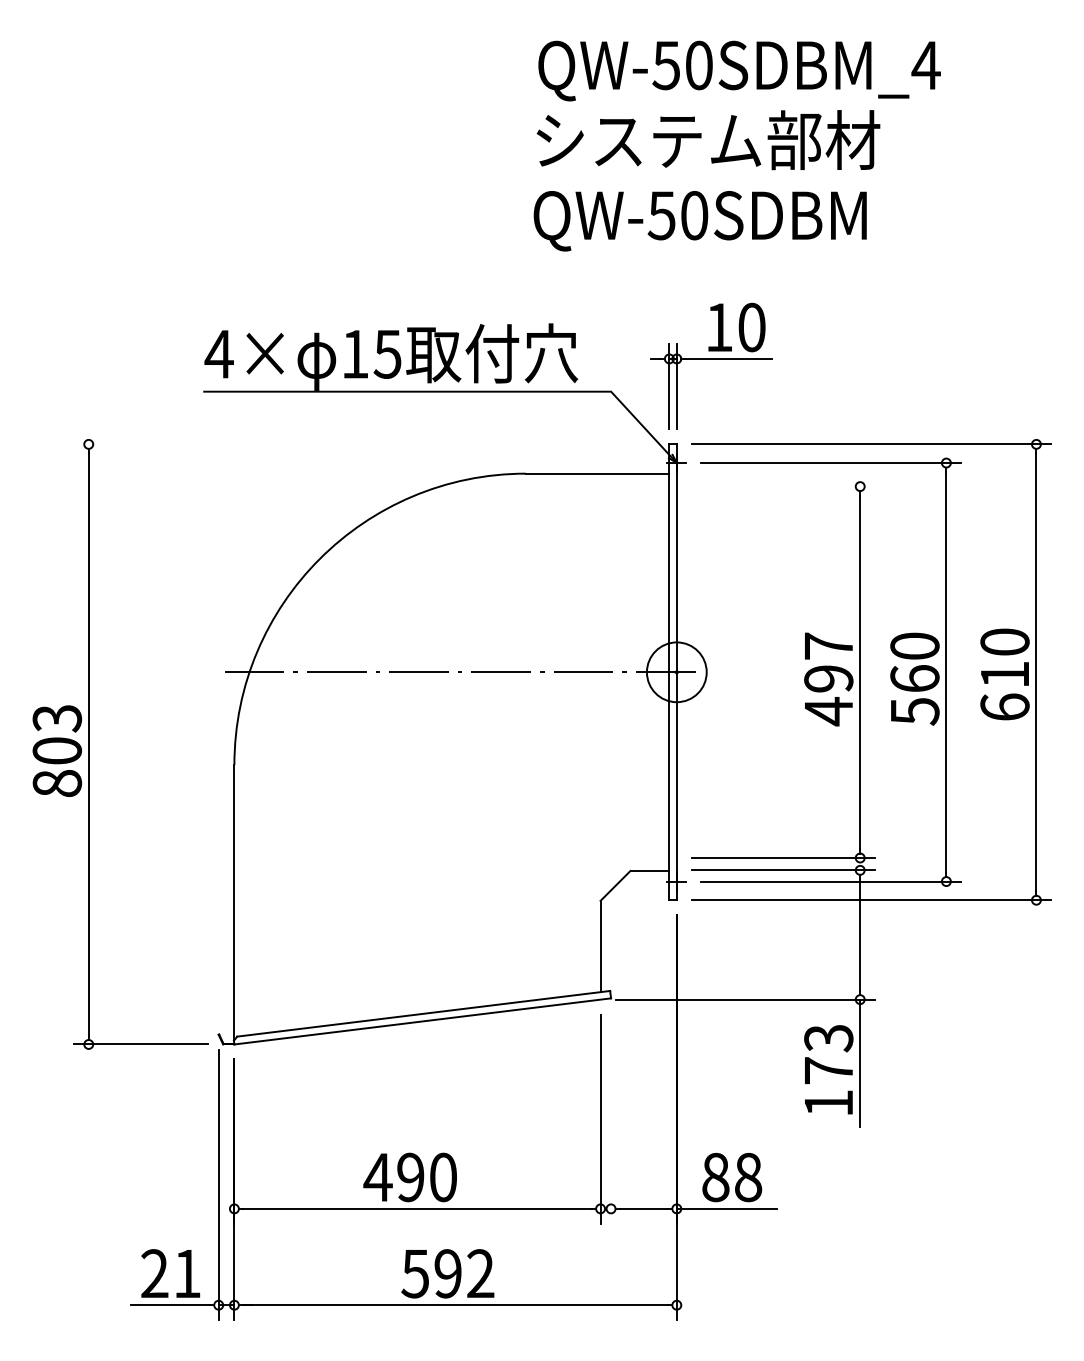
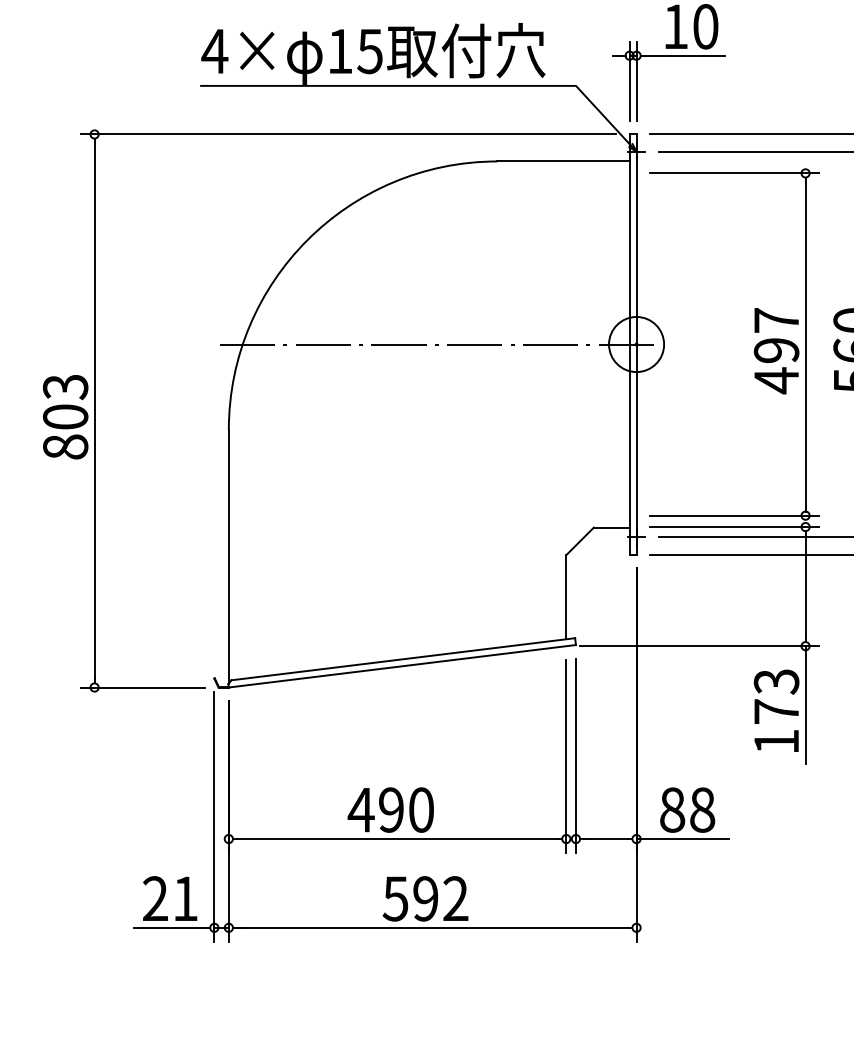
line: (363, 444) -> (347, 134), added
line: (783, 486) -> (734, 173), added
line: (611, 1118) -> (576, 755), added

